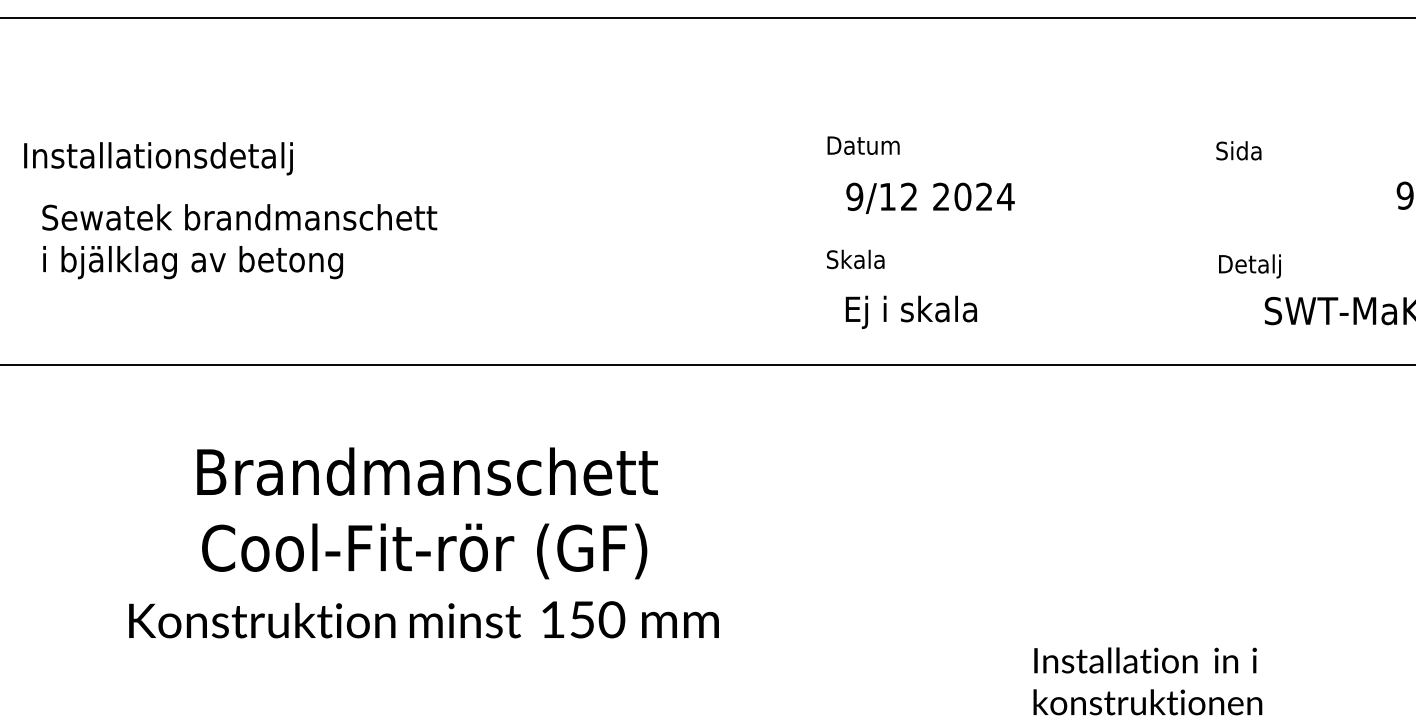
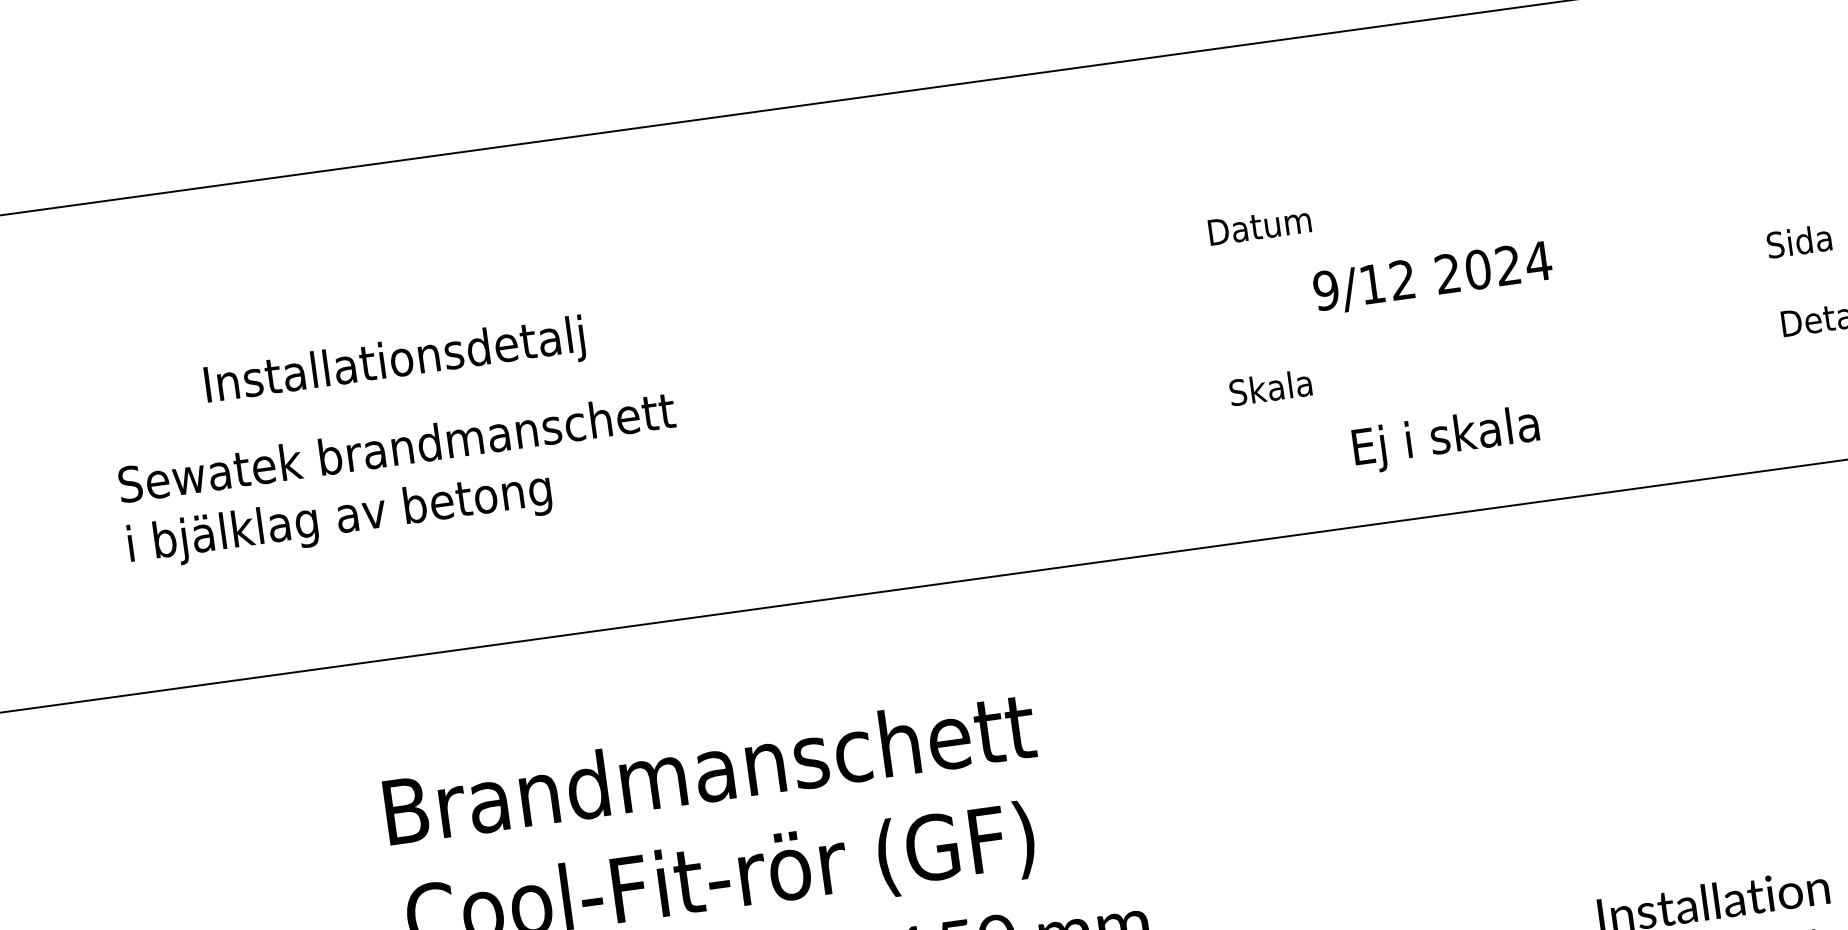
text: (1238, 150) -> (1798, 241), moved
text: (158, 158) -> (394, 363), moved
text: (930, 197) -> (1432, 276), moved
text: (910, 311) -> (1444, 438), moved

